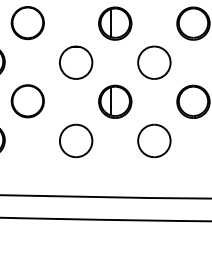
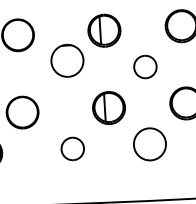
part: (76, 62) -> (67, 60), moved
part: (154, 62) -> (145, 66), size x0.7
part: (76, 140) -> (73, 148), size x0.7

